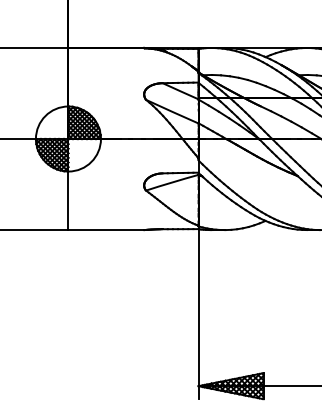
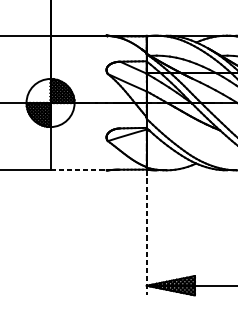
line: (106, 230) -> (78, 170), solid -> dashed
line: (198, 314) -> (146, 232), solid -> dashed

